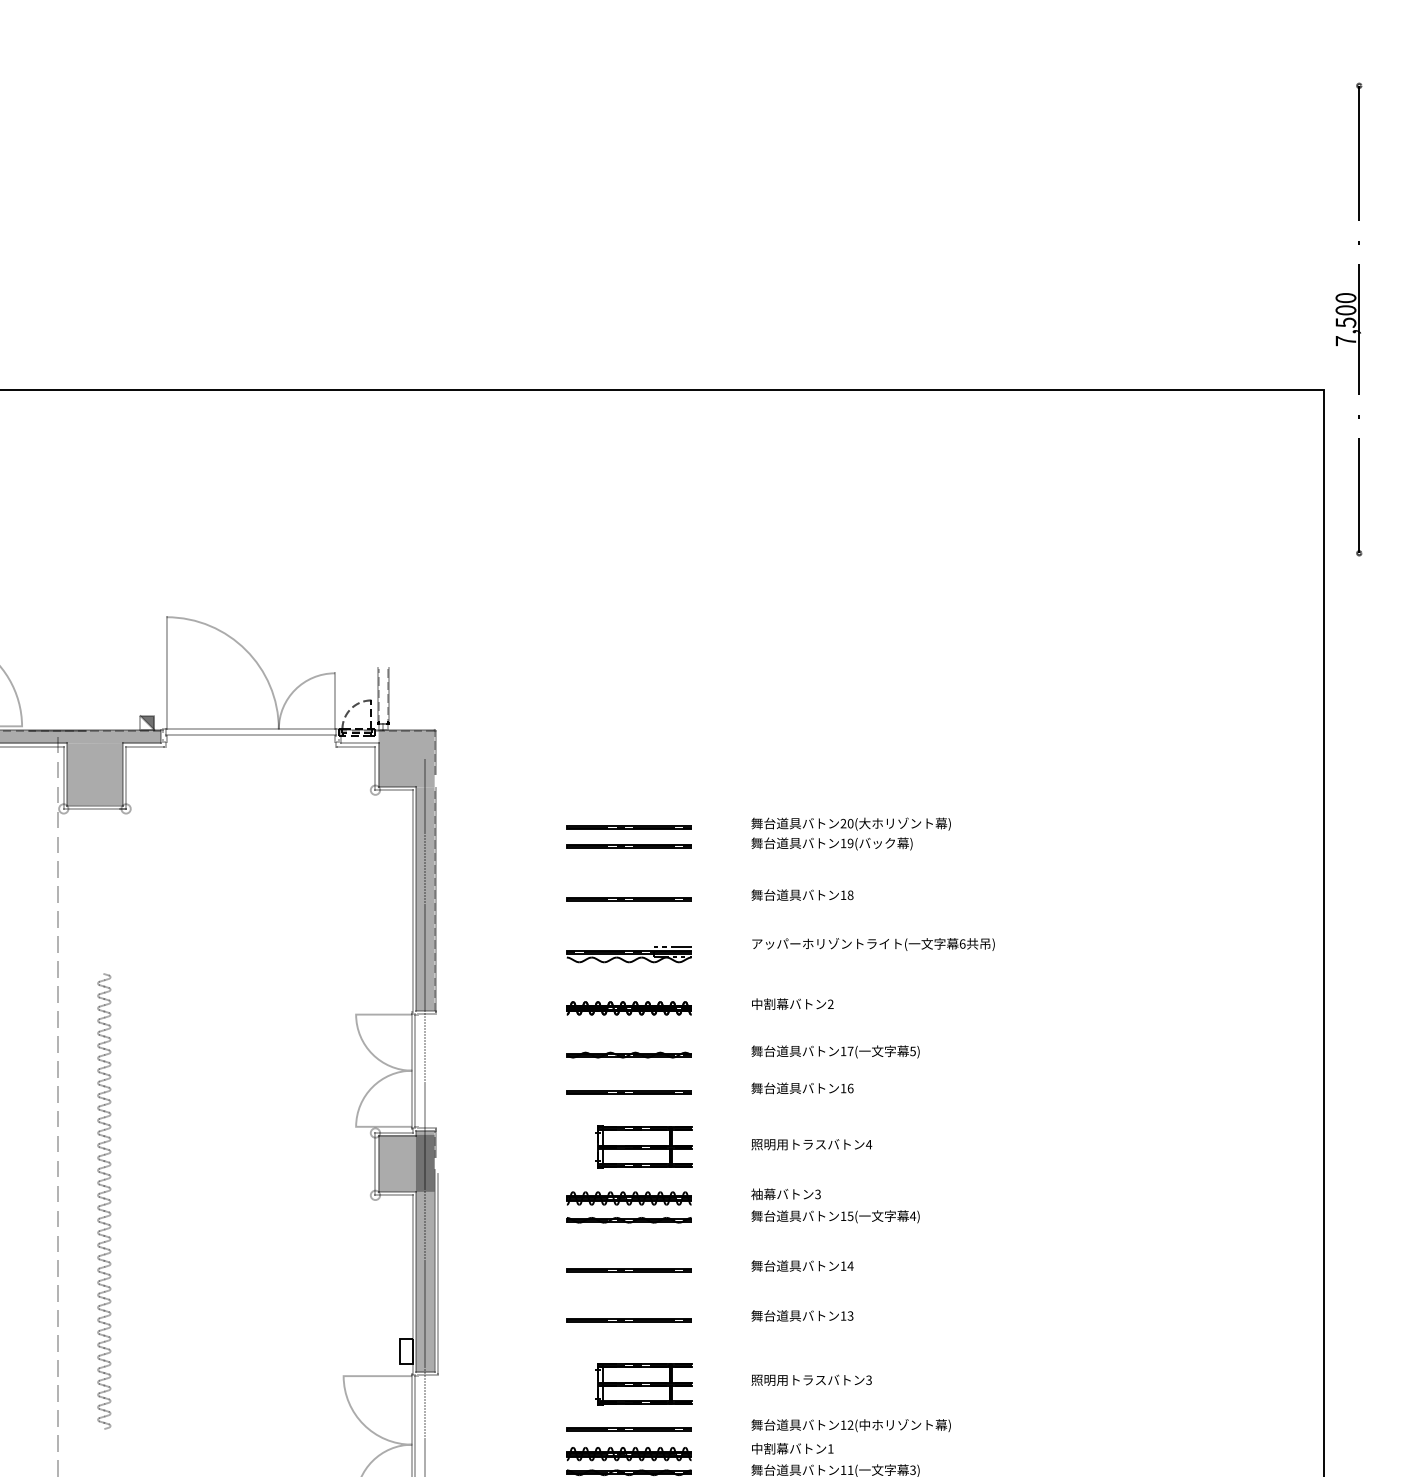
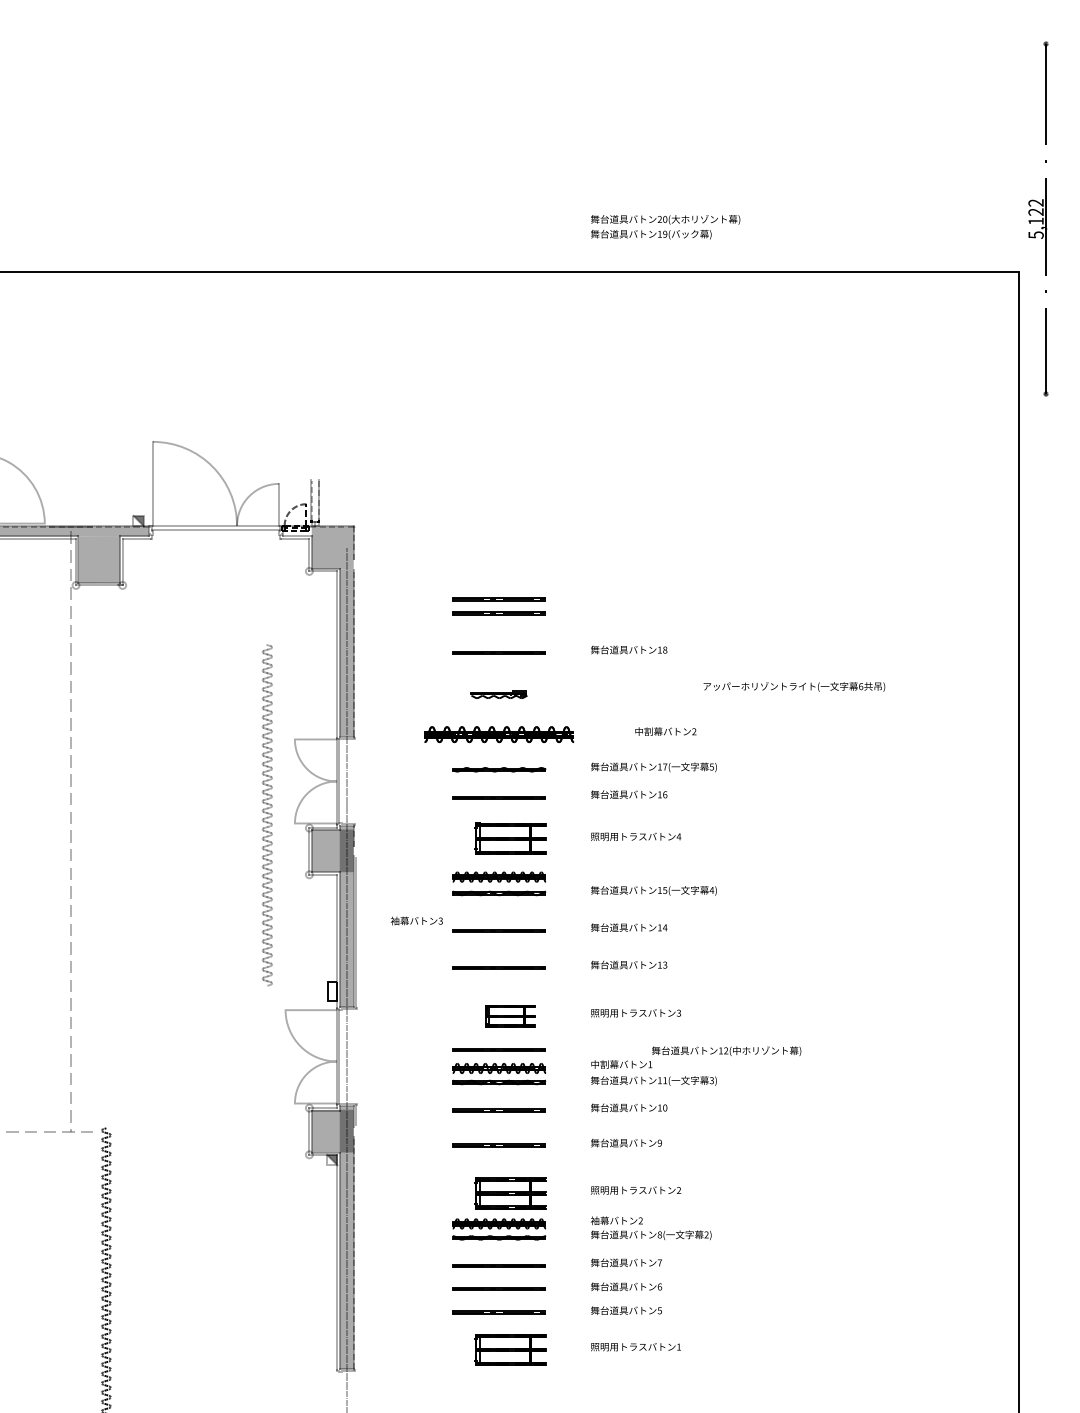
text: (1345, 318) -> (1035, 218), 7,500 -> 5,122
text: (851, 834) -> (665, 227), moved
text: (873, 943) -> (794, 686), moved
part: (629, 954) -> (499, 694), size x0.6
text: (792, 1003) -> (665, 731), moved
part: (629, 1007) -> (499, 734), size x1.6
text: (785, 1193) -> (416, 920), moved
part: (104, 1201) -> (267, 815), moved
part: (644, 1384) -> (510, 1016), size x0.7
text: (851, 1424) -> (726, 1050), moved

